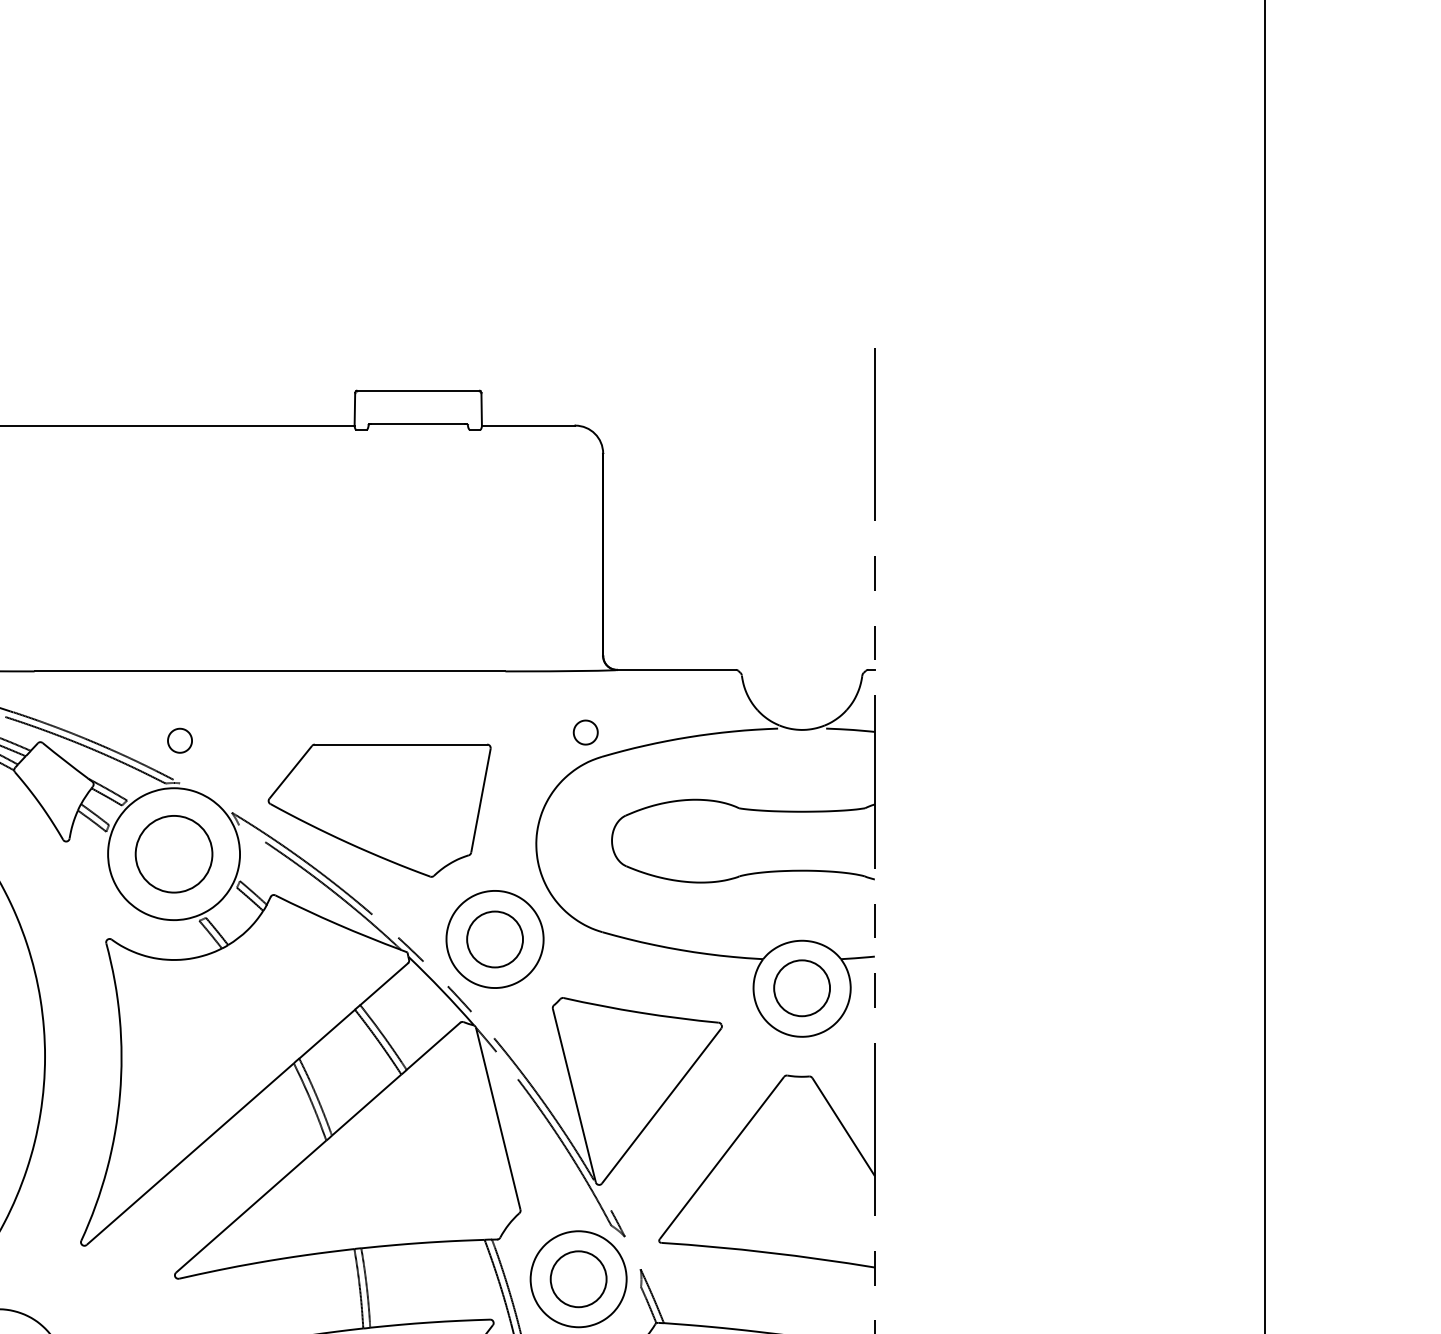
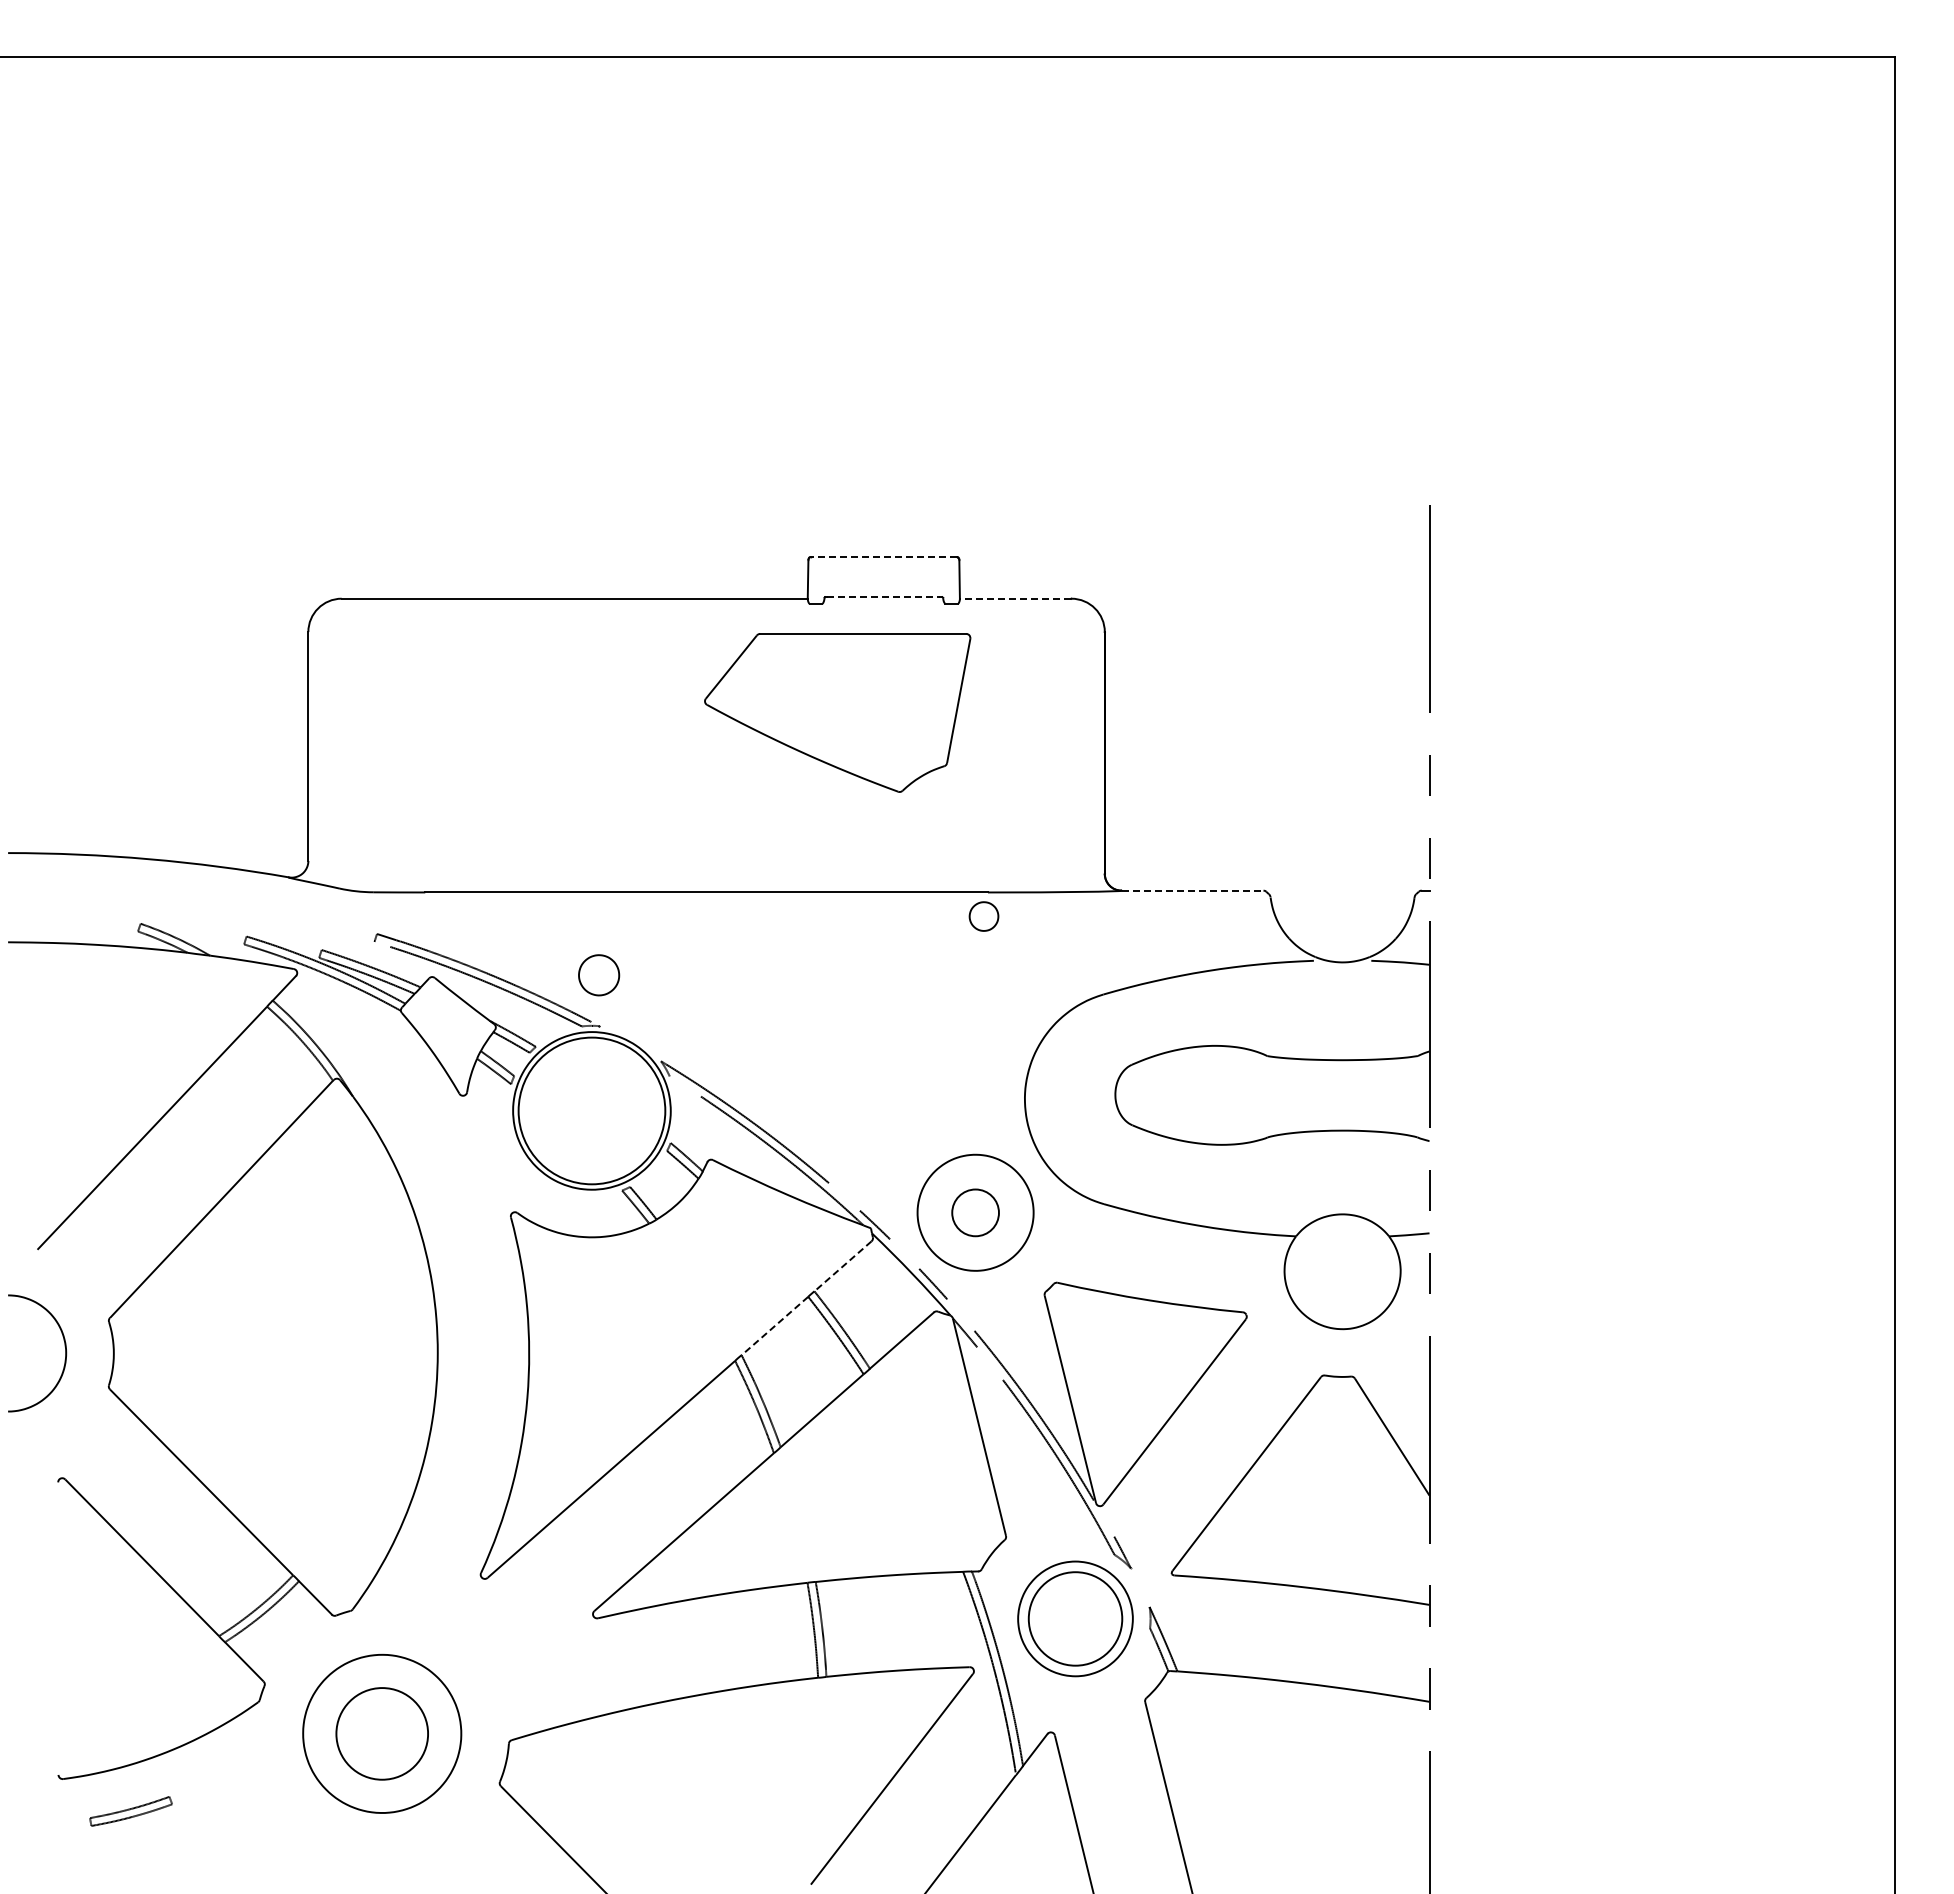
line: (417, 390) -> (883, 556), solid -> dashed
line: (418, 424) -> (884, 597), solid -> dashed
line: (528, 425) -> (1015, 598), solid -> dashed
line: (676, 669) -> (1192, 890), solid -> dashed
part: (585, 732) -> (983, 916), moved
part: (179, 740) -> (598, 975), size x1.4
part: (379, 810) -> (837, 712), moved
circle: (173, 853) -> (591, 1110), size x1.6
circle: (494, 939) -> (975, 1212), size x0.7
line: (384, 984) -> (843, 1266), solid -> dashed
circle: (802, 987) -> (1342, 1270), removed
line: (326, 1034) -> (774, 1326), solid -> dashed
circle: (578, 1278) -> (1075, 1618), size x1.4

